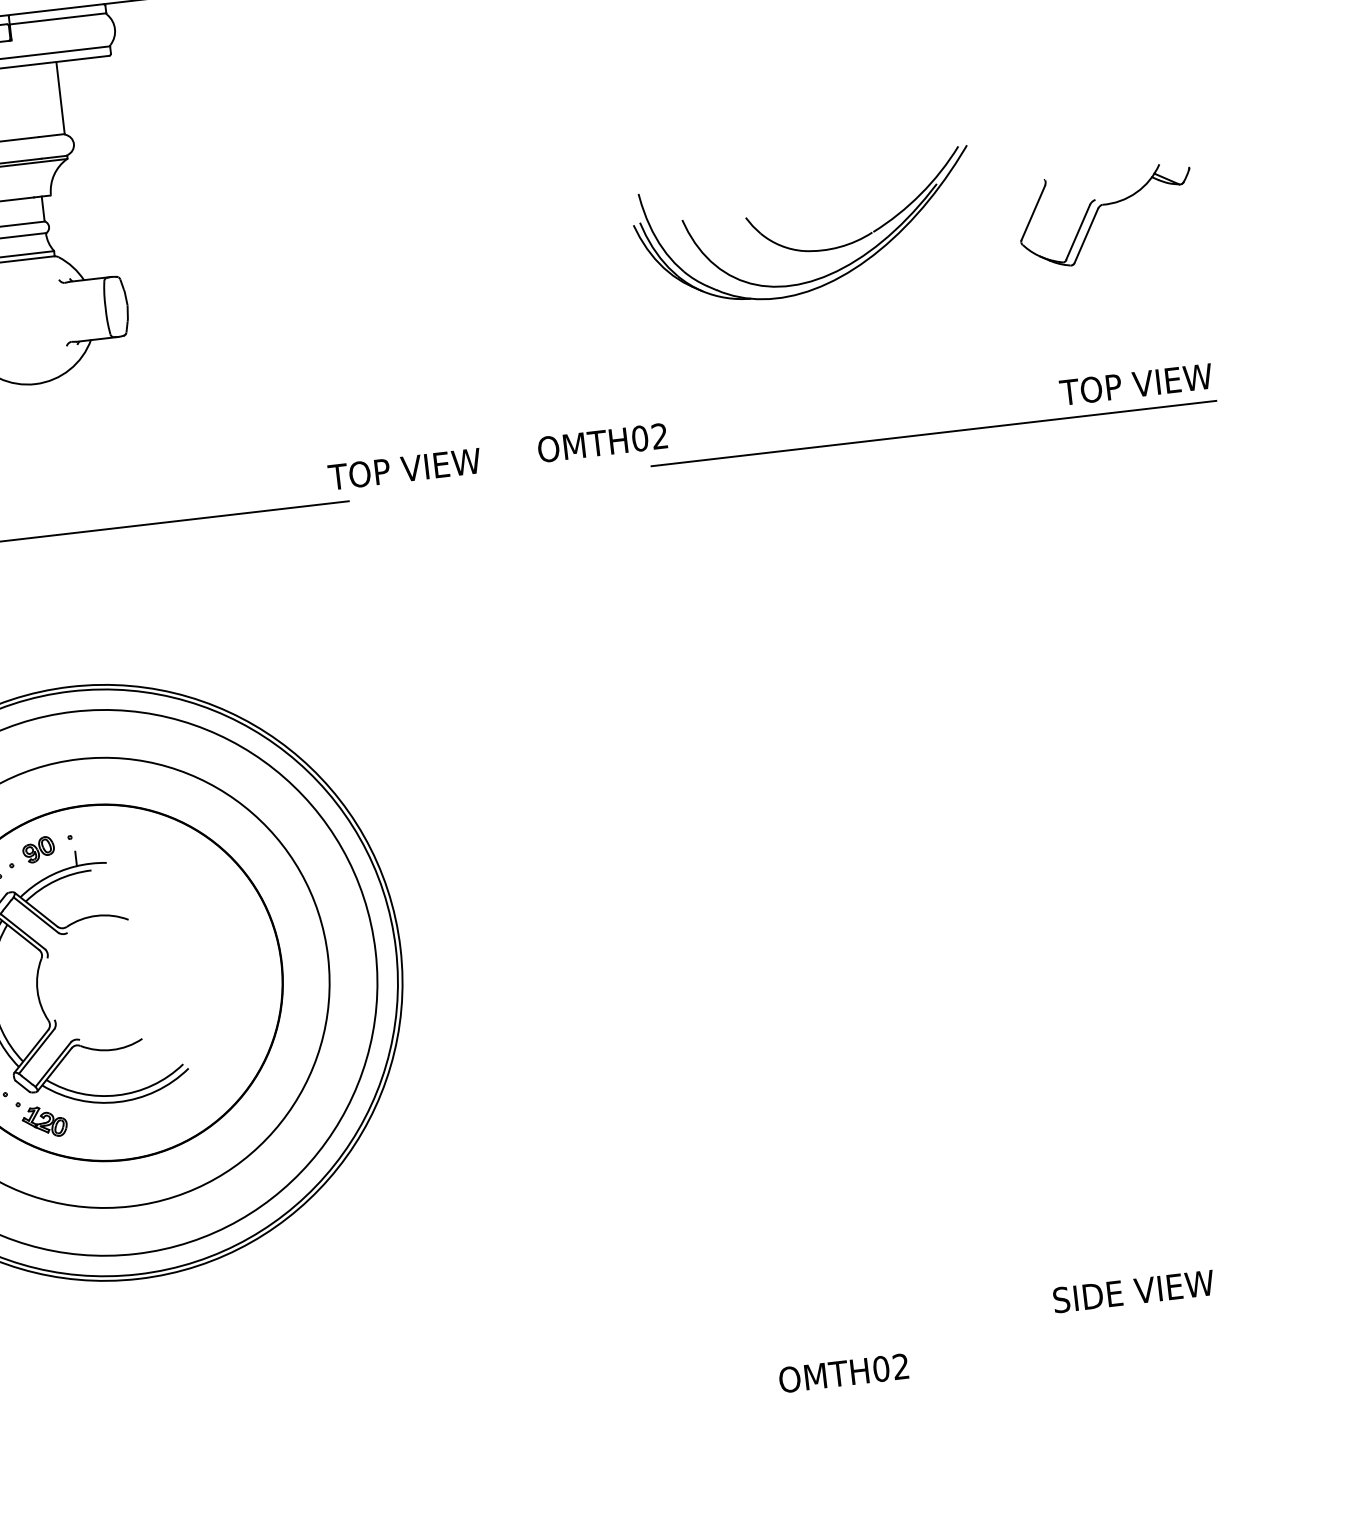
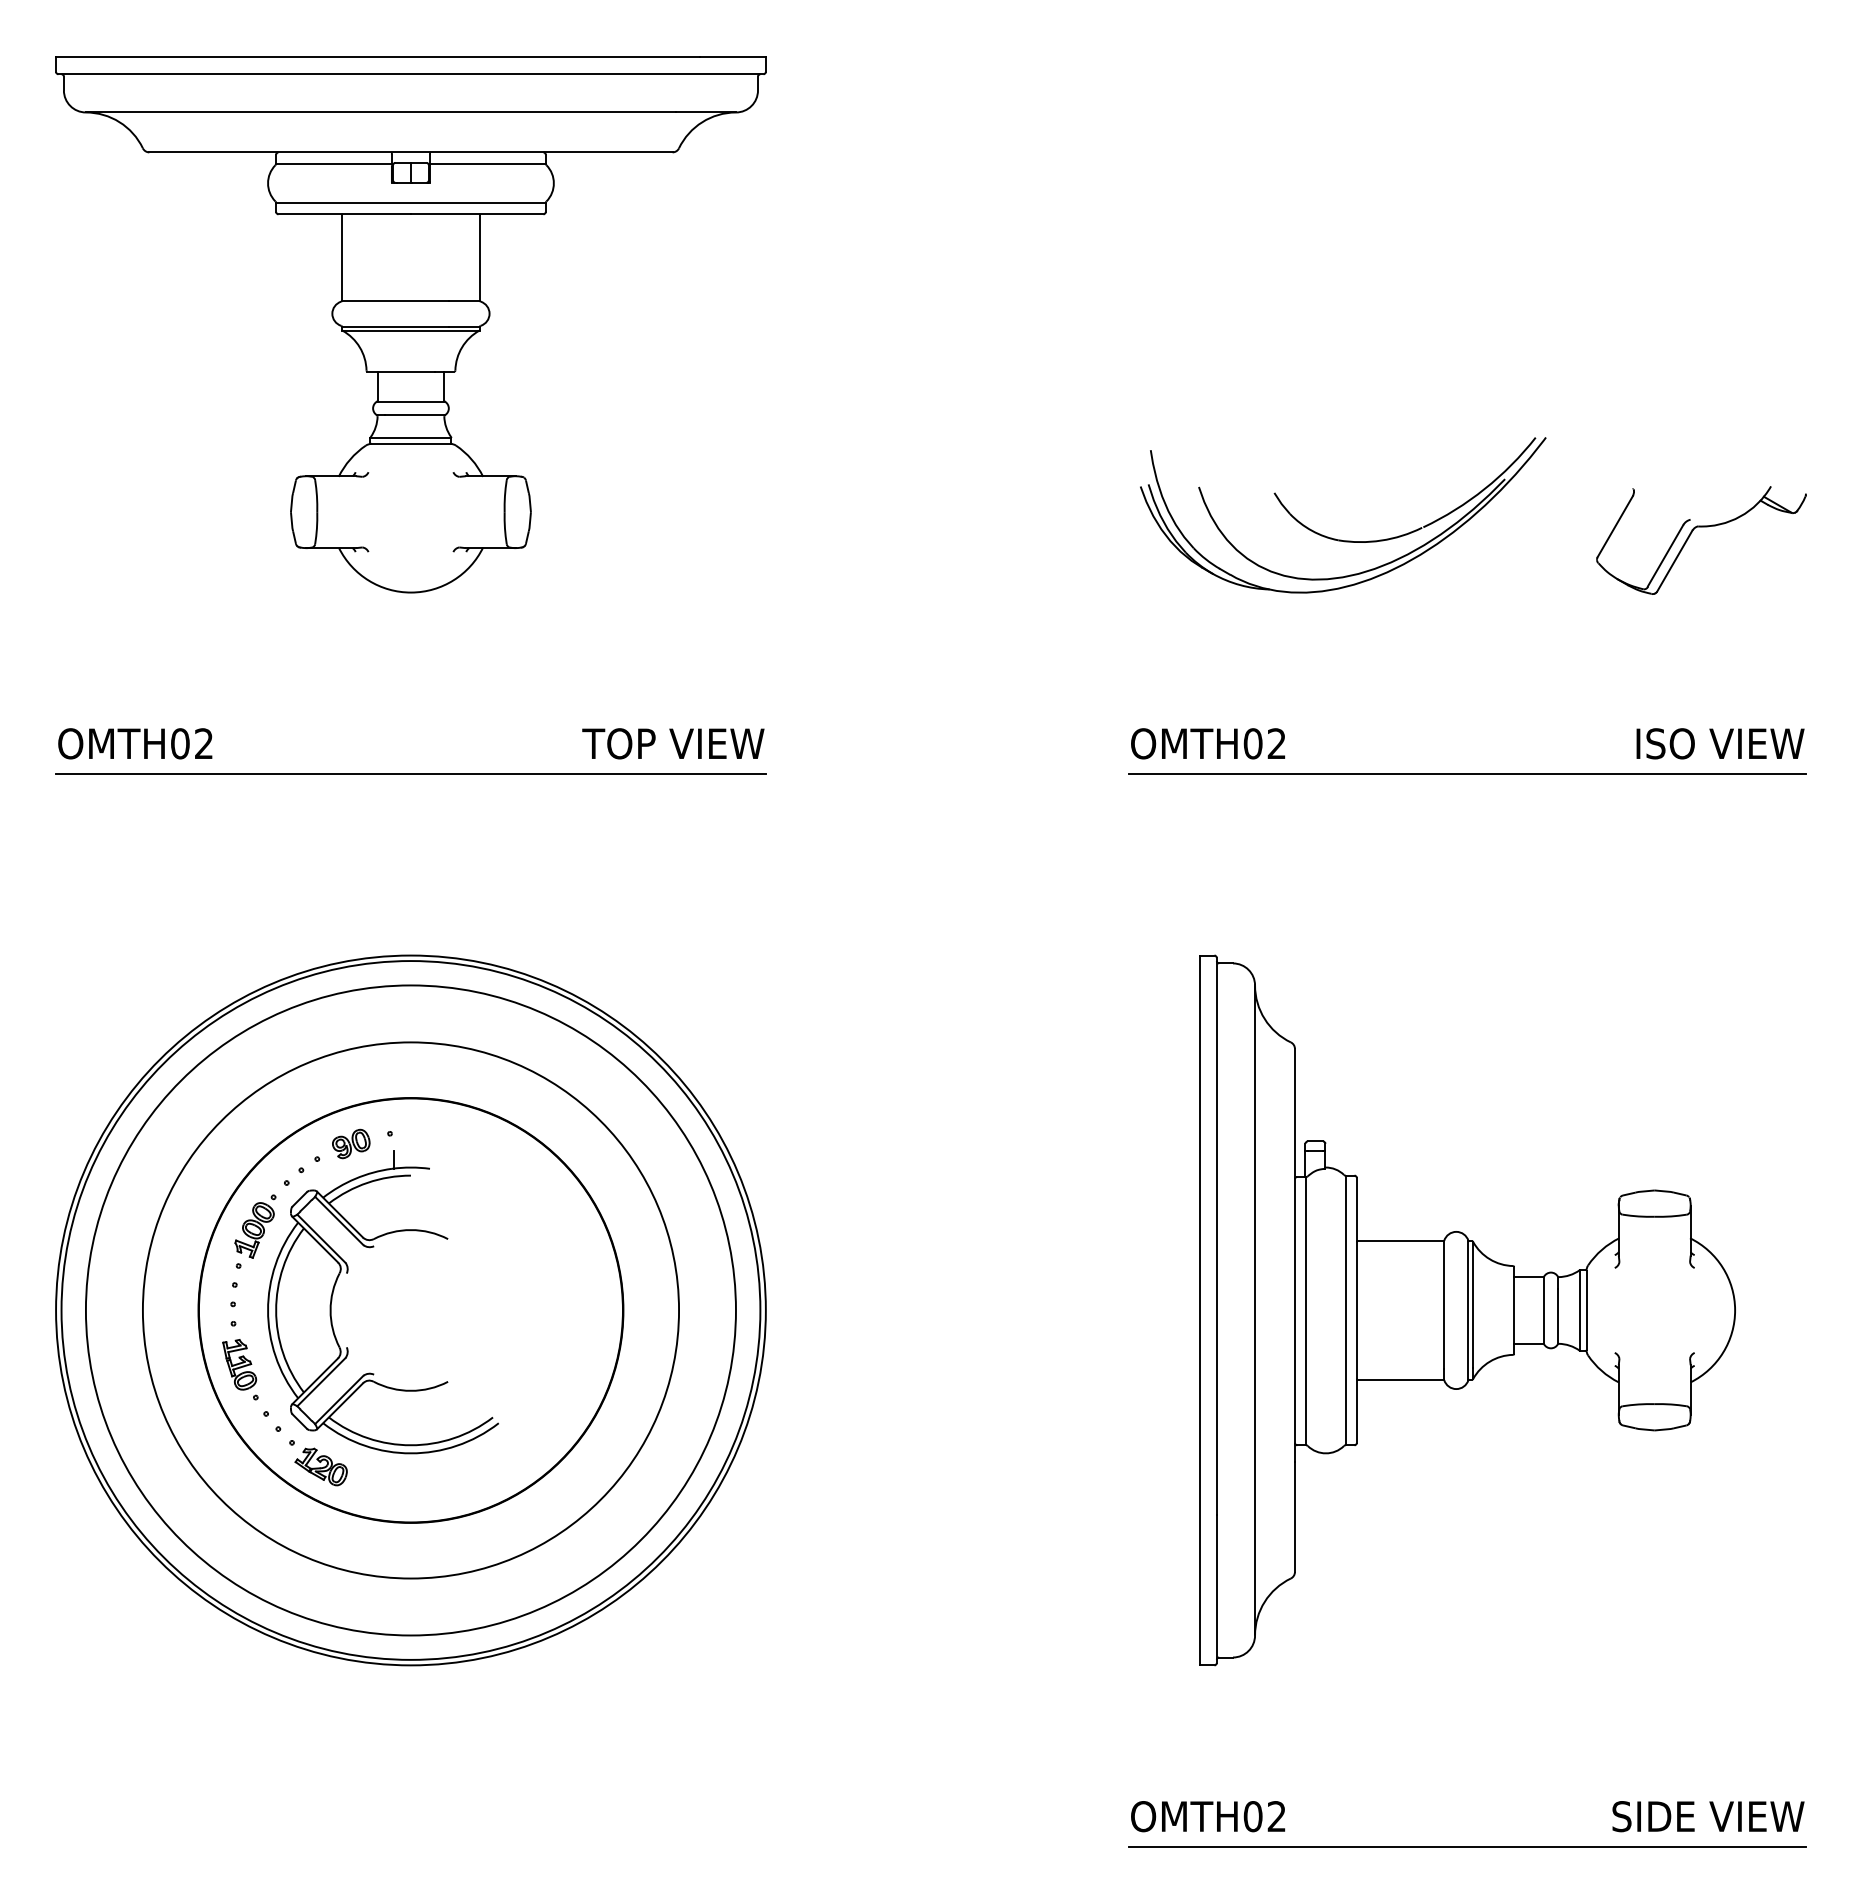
text: (1090, 389) -> (1658, 743), TOP VIEW -> ISO VIEW
text: (602, 442) -> (1208, 743), moved
text: (404, 468) -> (673, 743), moved
part: (985, 880) -> (1467, 1310), added
text: (1133, 1291) -> (1708, 1816), moved
line: (1036, 1328) -> (1466, 1846), added
text: (844, 1373) -> (1208, 1816), moved

